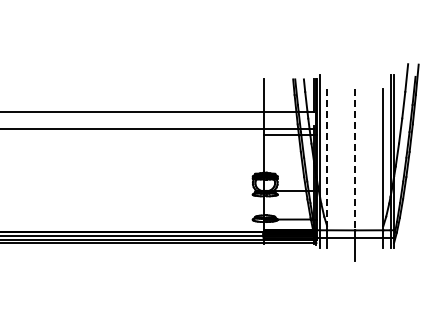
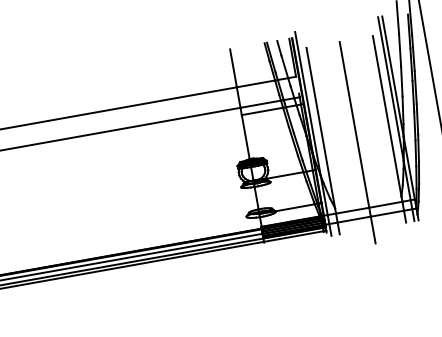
line: (327, 158) -> (321, 129), dashed -> solid
line: (355, 160) -> (354, 125), dashed -> solid

